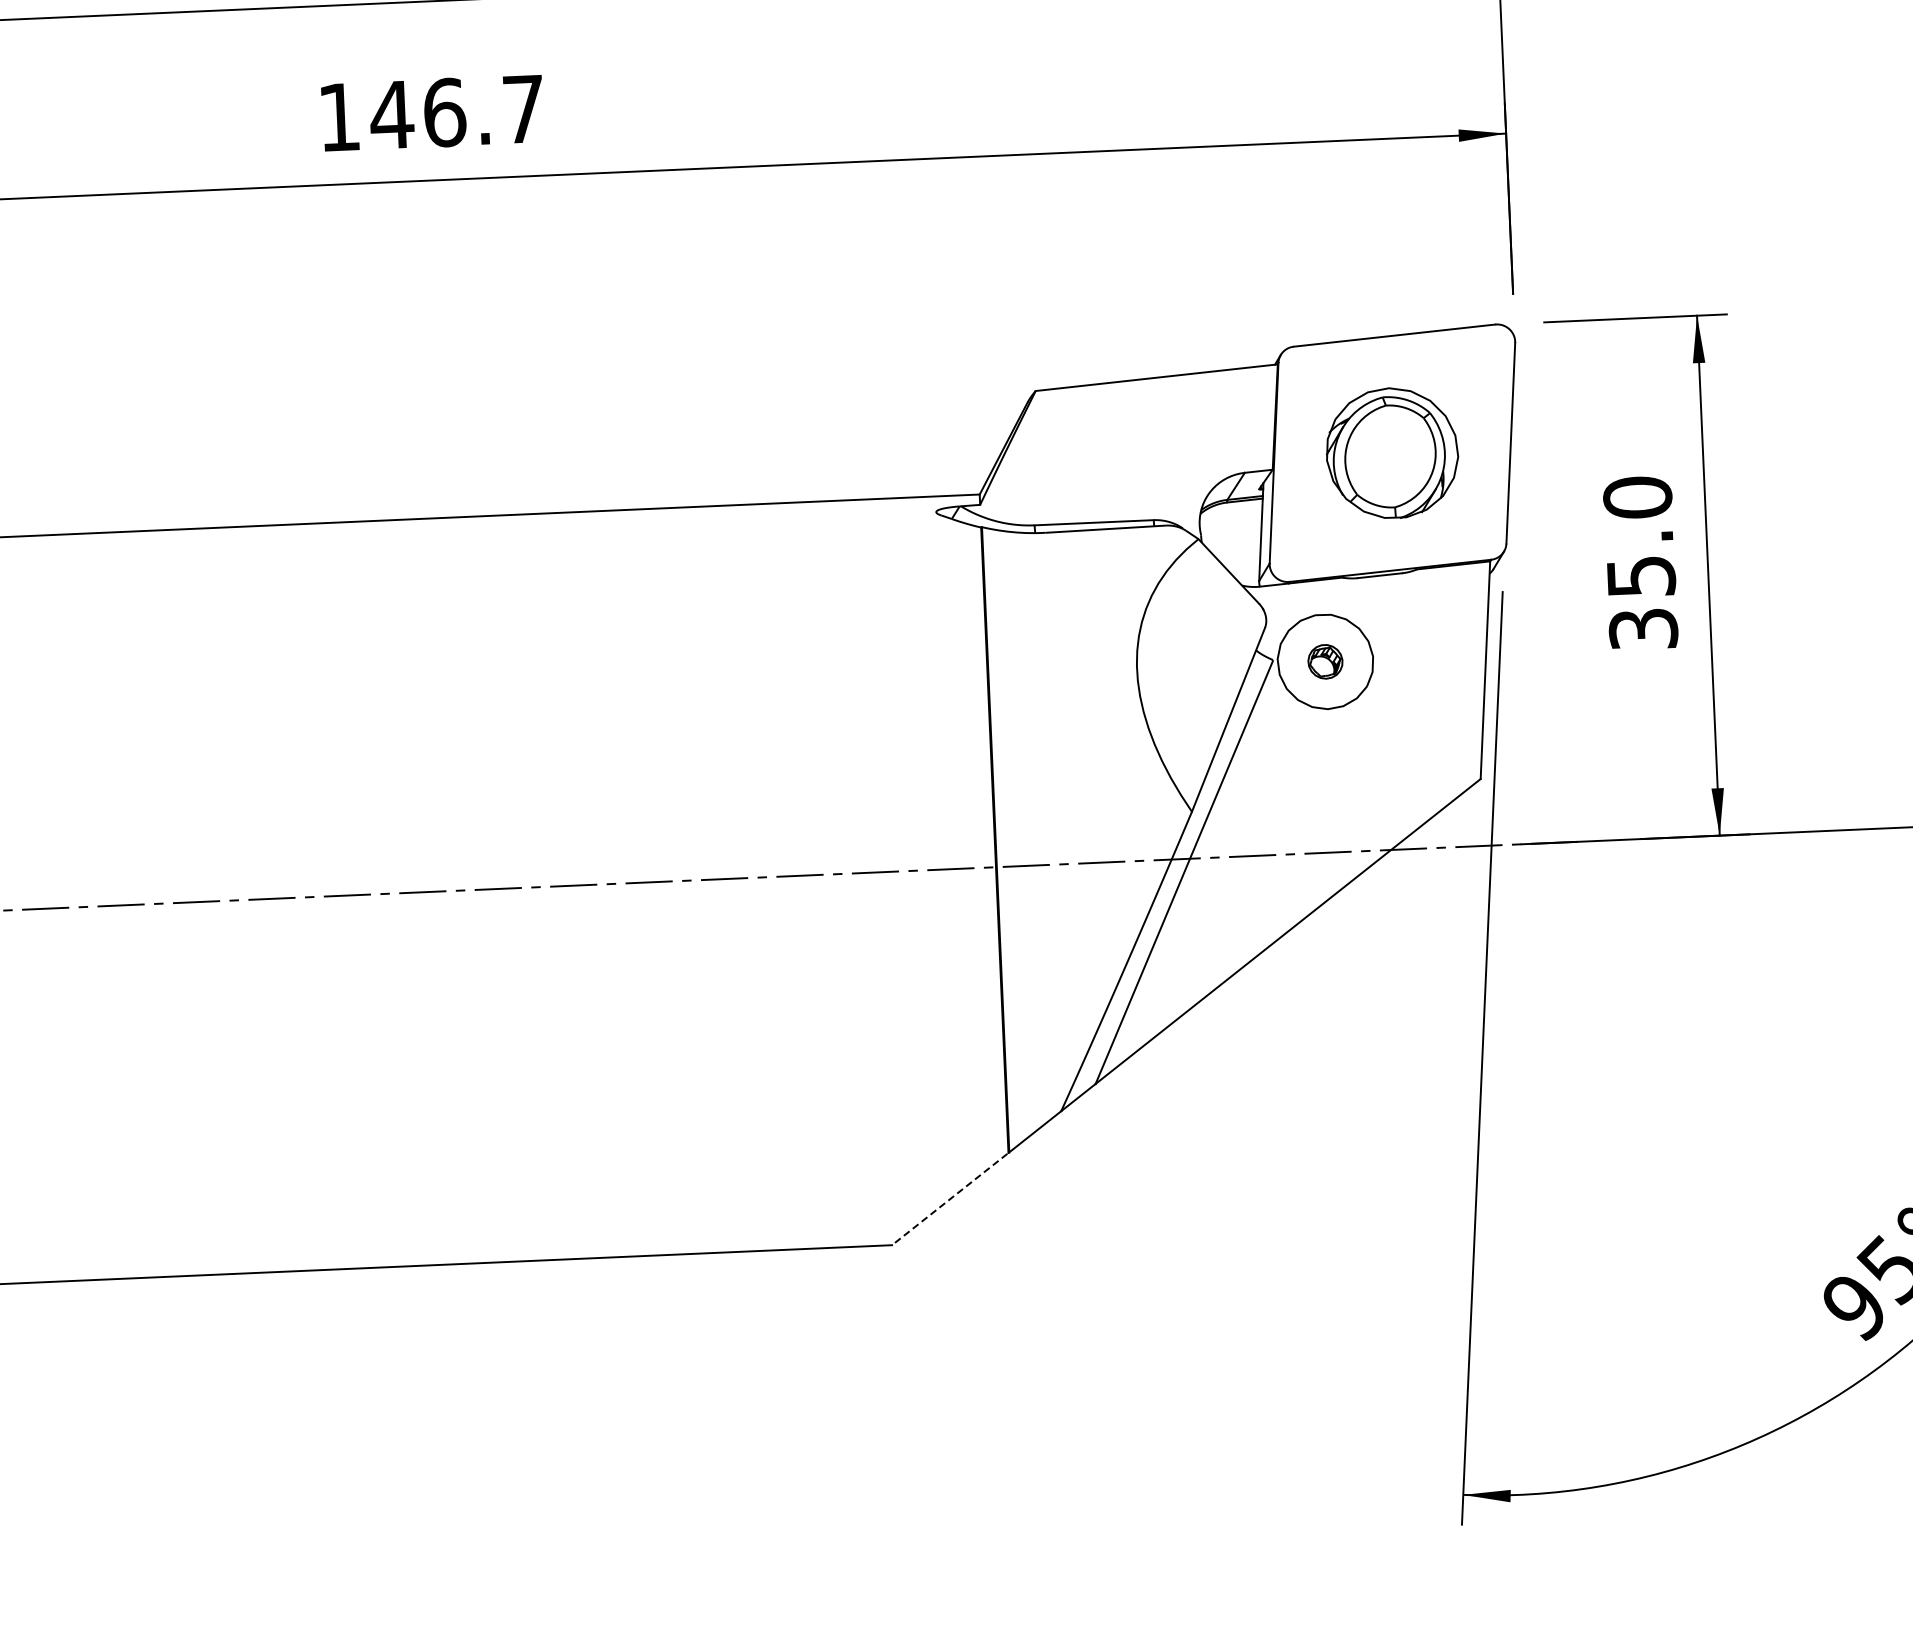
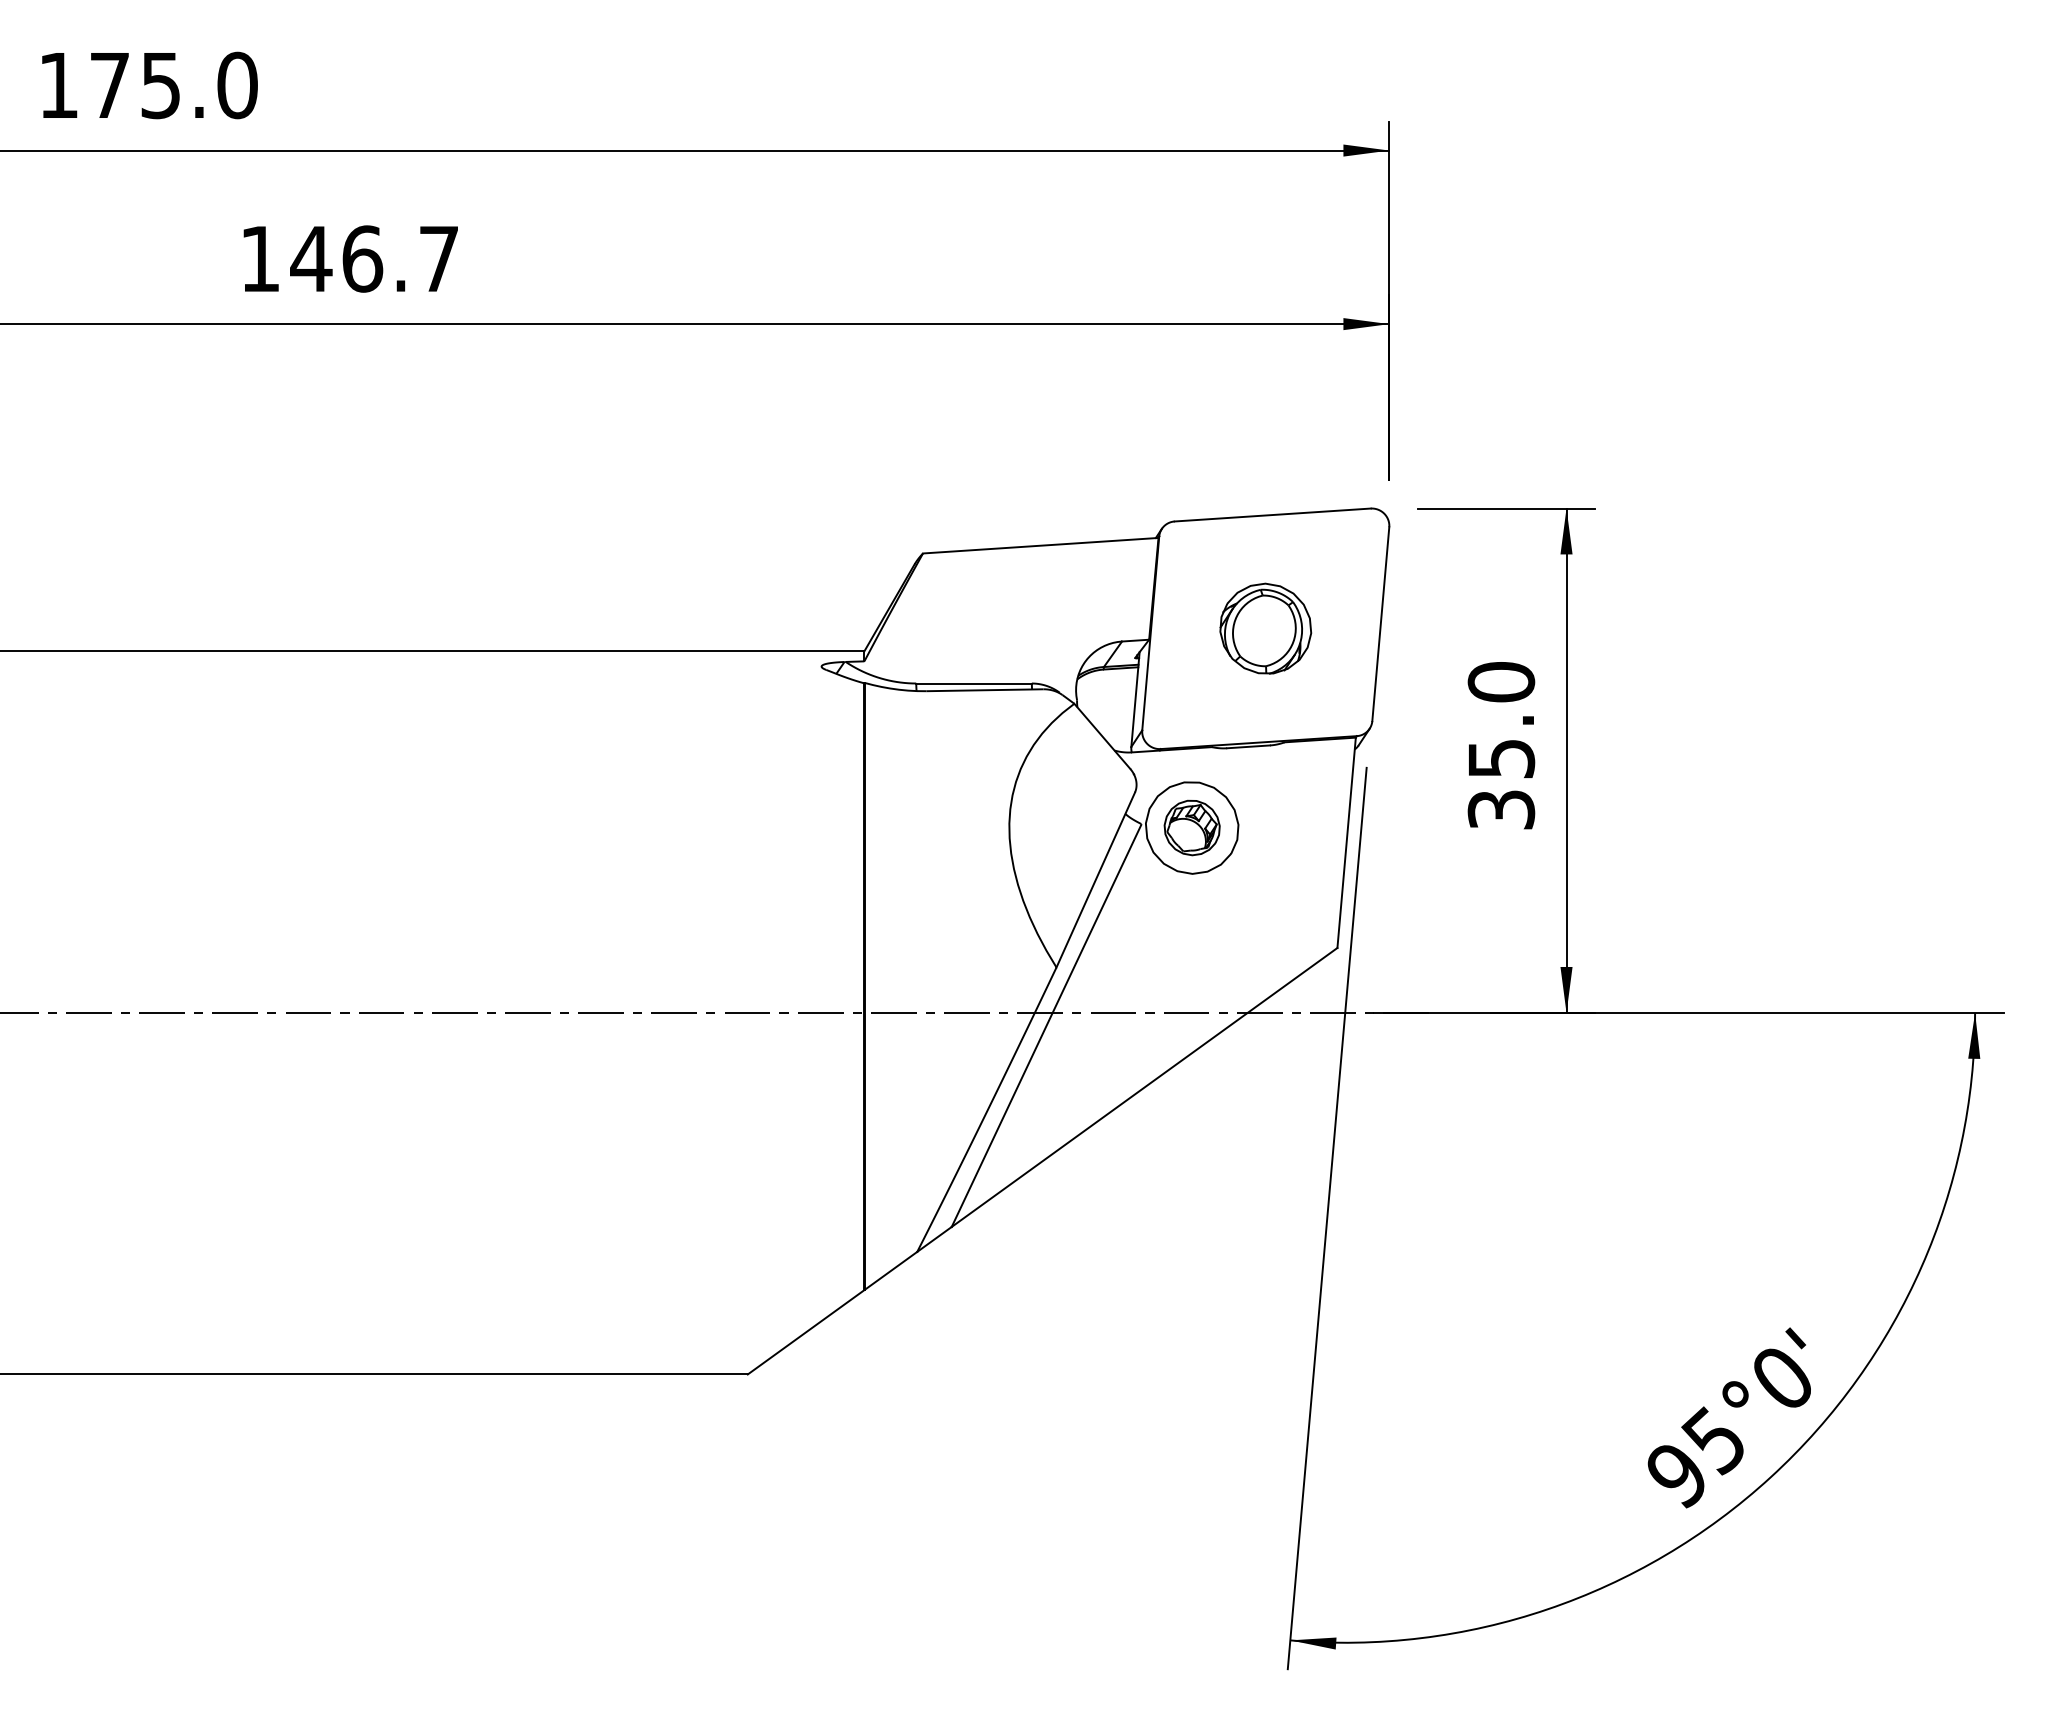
part: (1392, 452) -> (1265, 628), size x0.71
part: (1324, 661) -> (1191, 827), size x1.67
line: (949, 1199) -> (805, 1332), dashed -> solid

